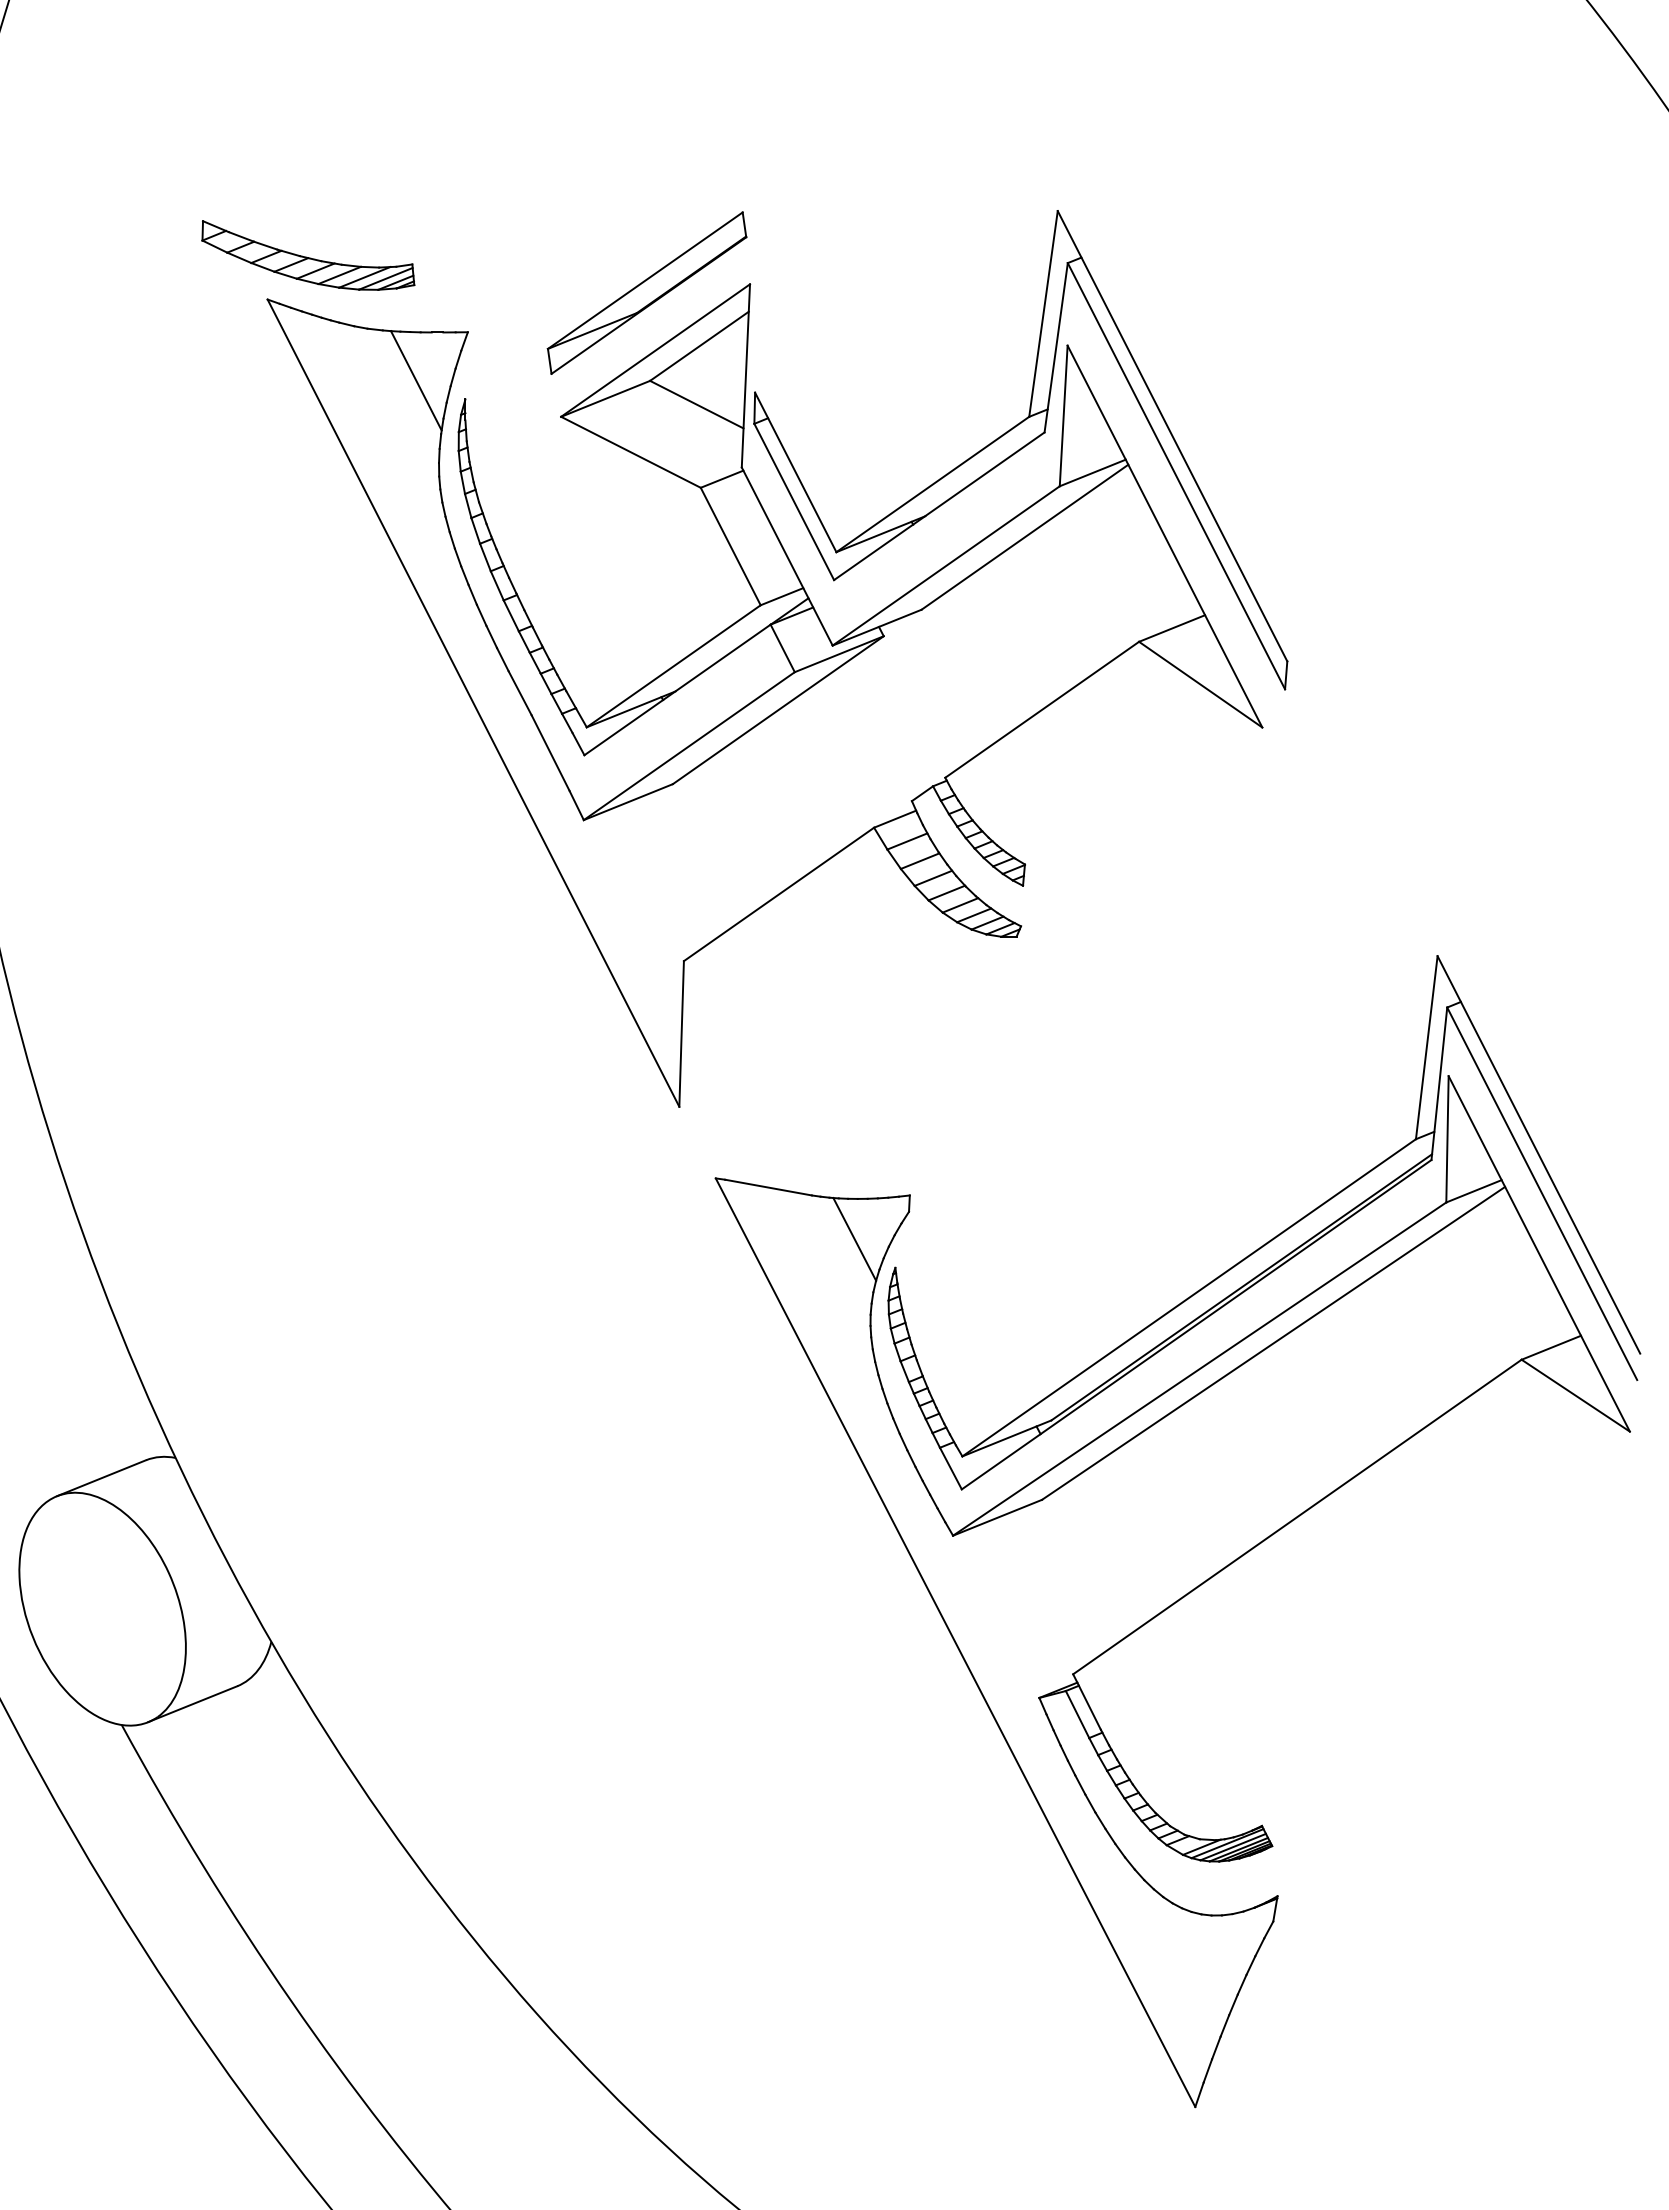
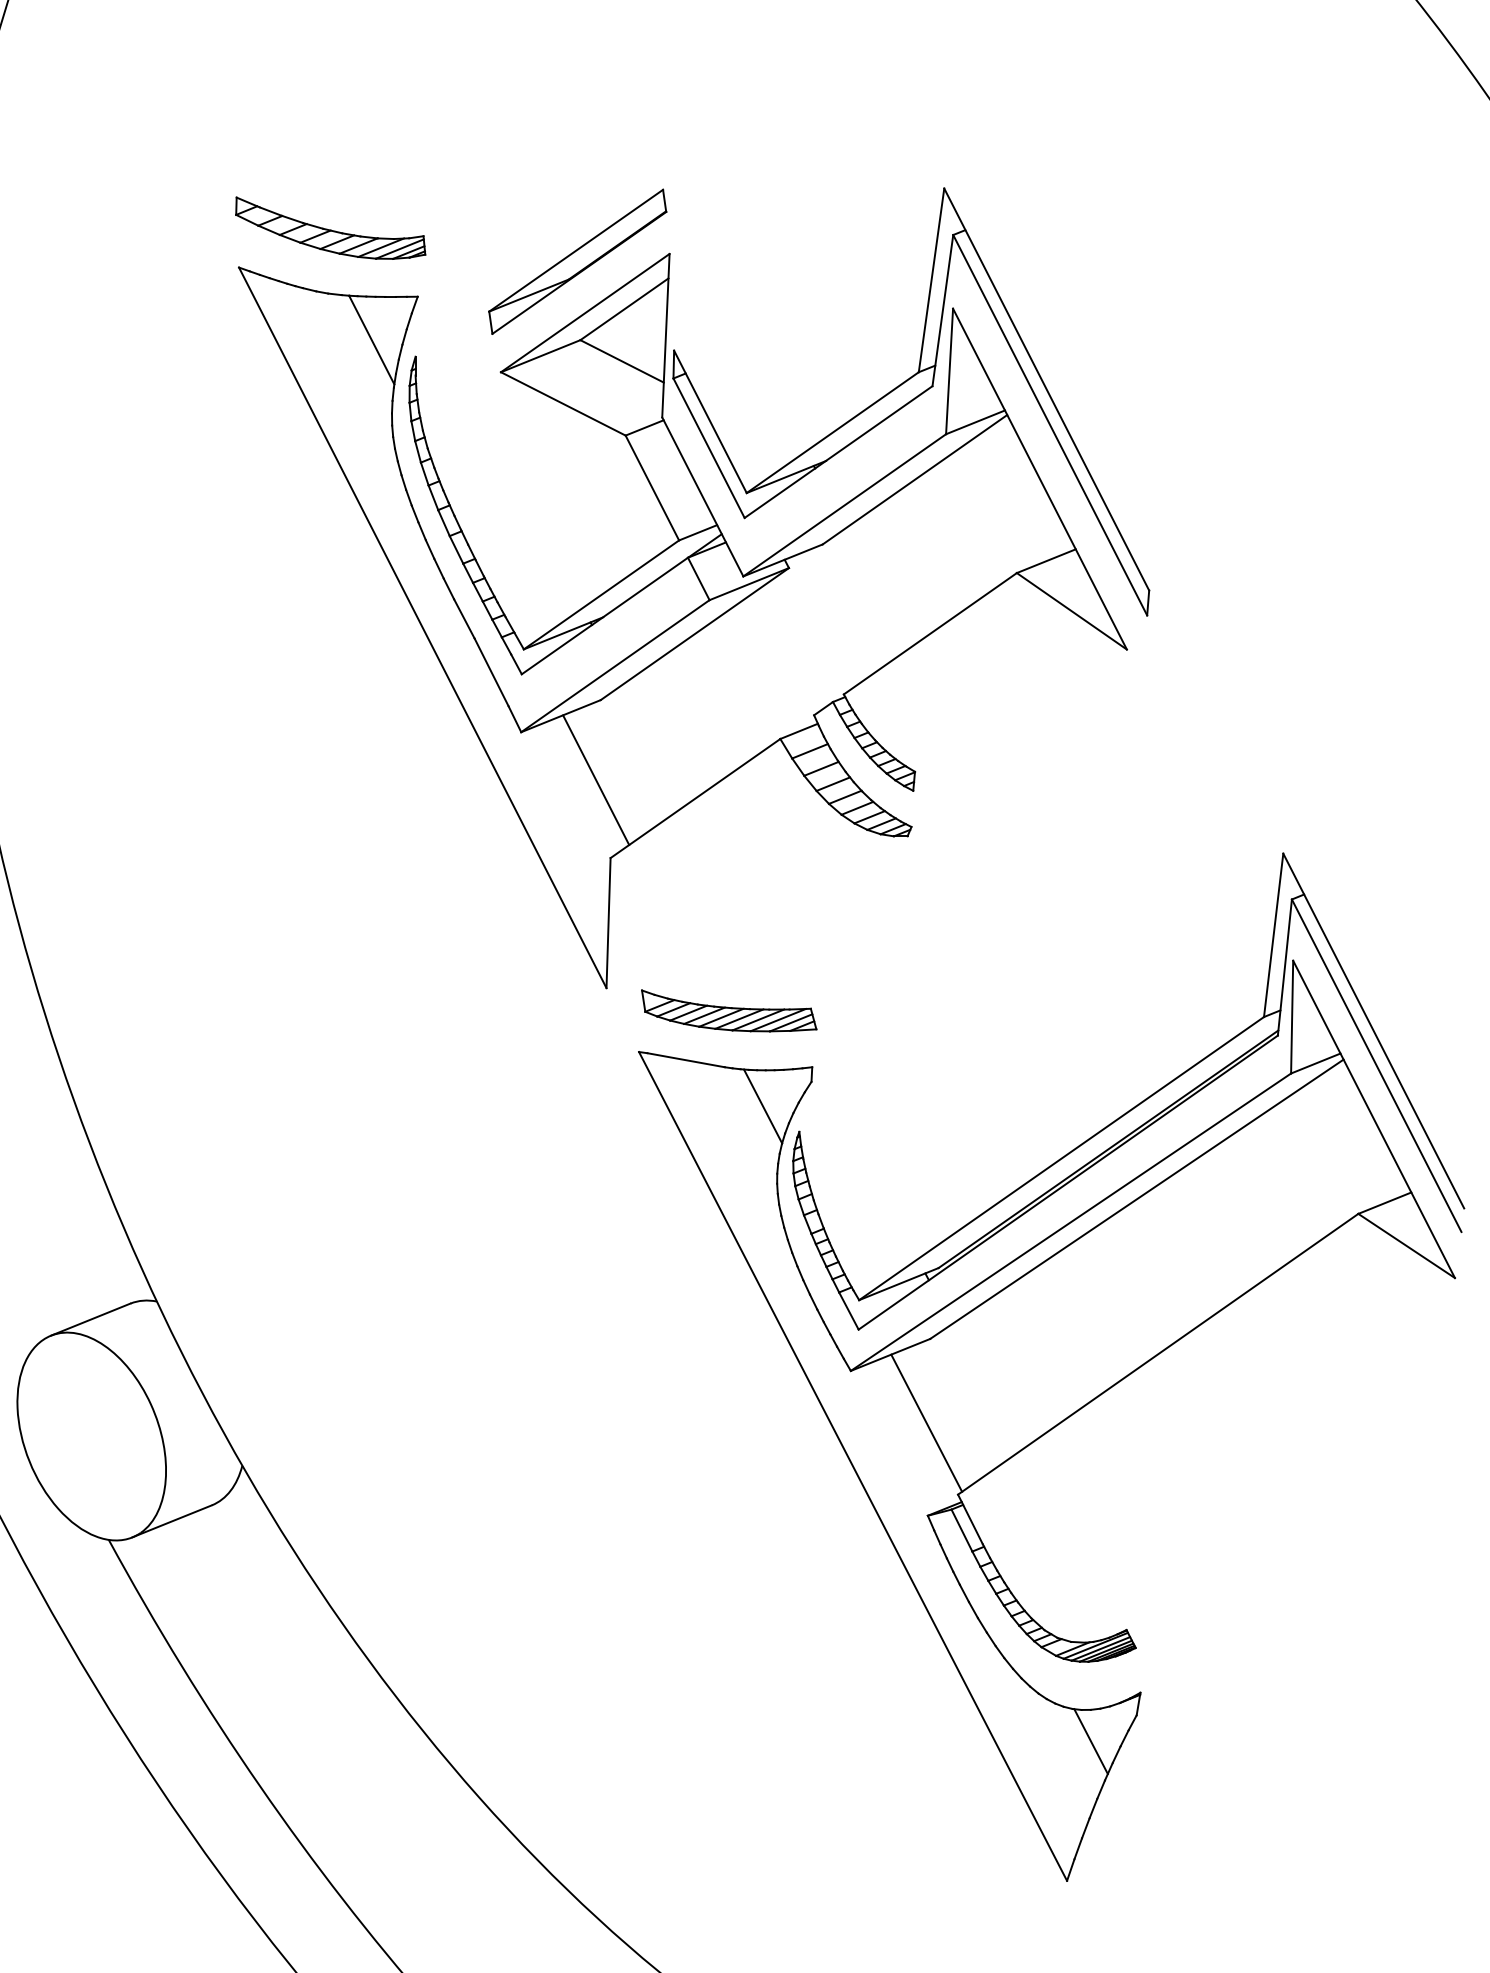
part: (308, 255) -> (330, 228), moved
line: (667, 873) -> (595, 779), added
part: (816, 1132) -> (728, 1011), added
line: (1037, 1594) -> (926, 1423), added
line: (1222, 1950) -> (1091, 1741), added

